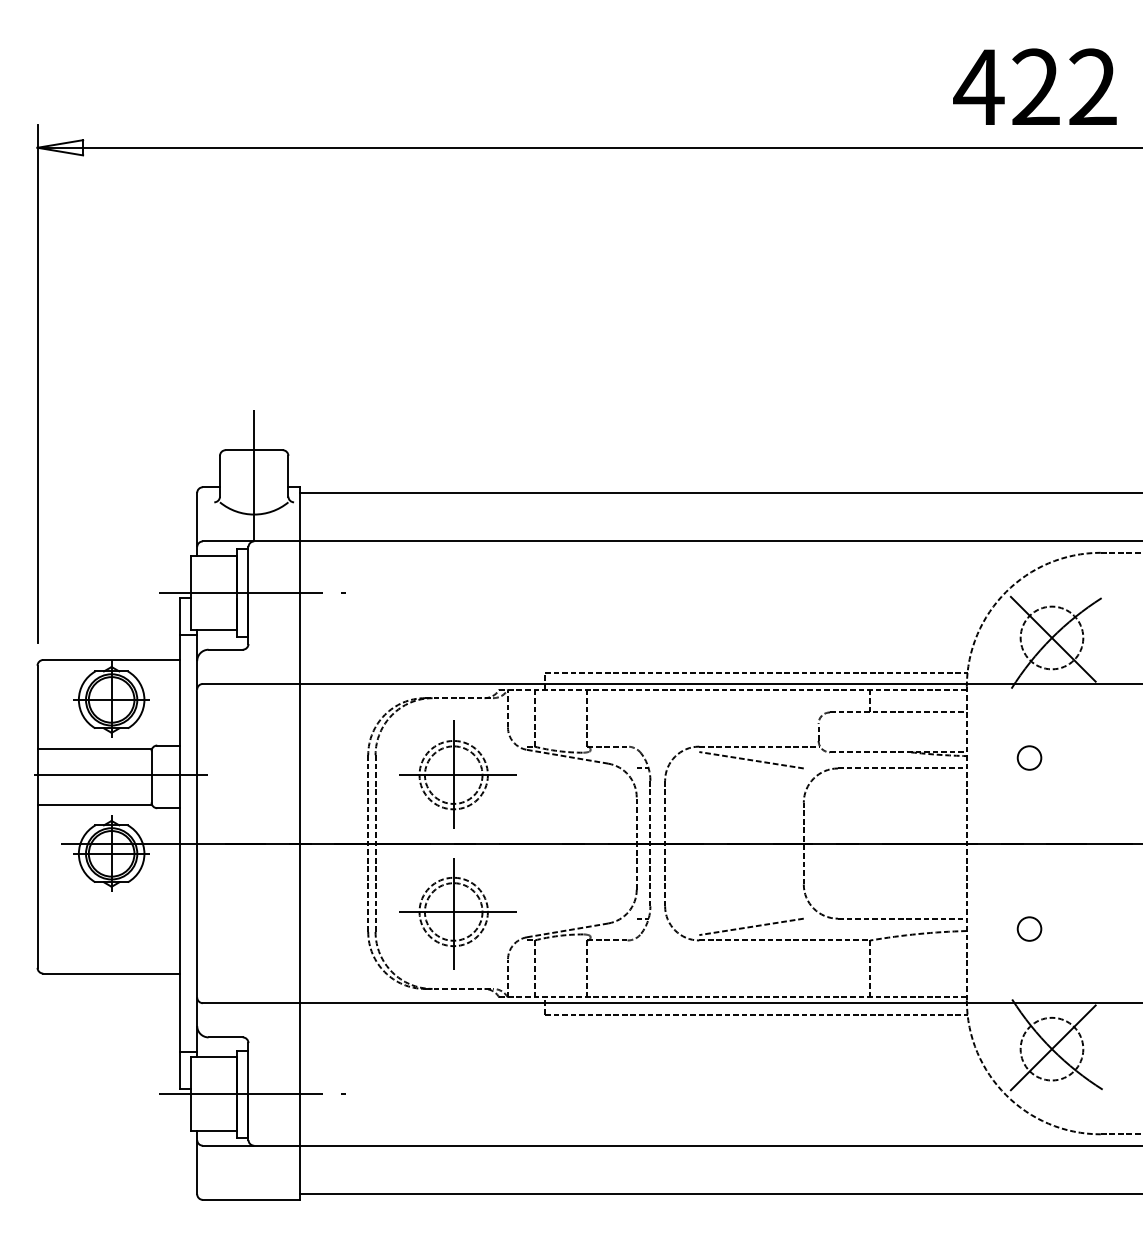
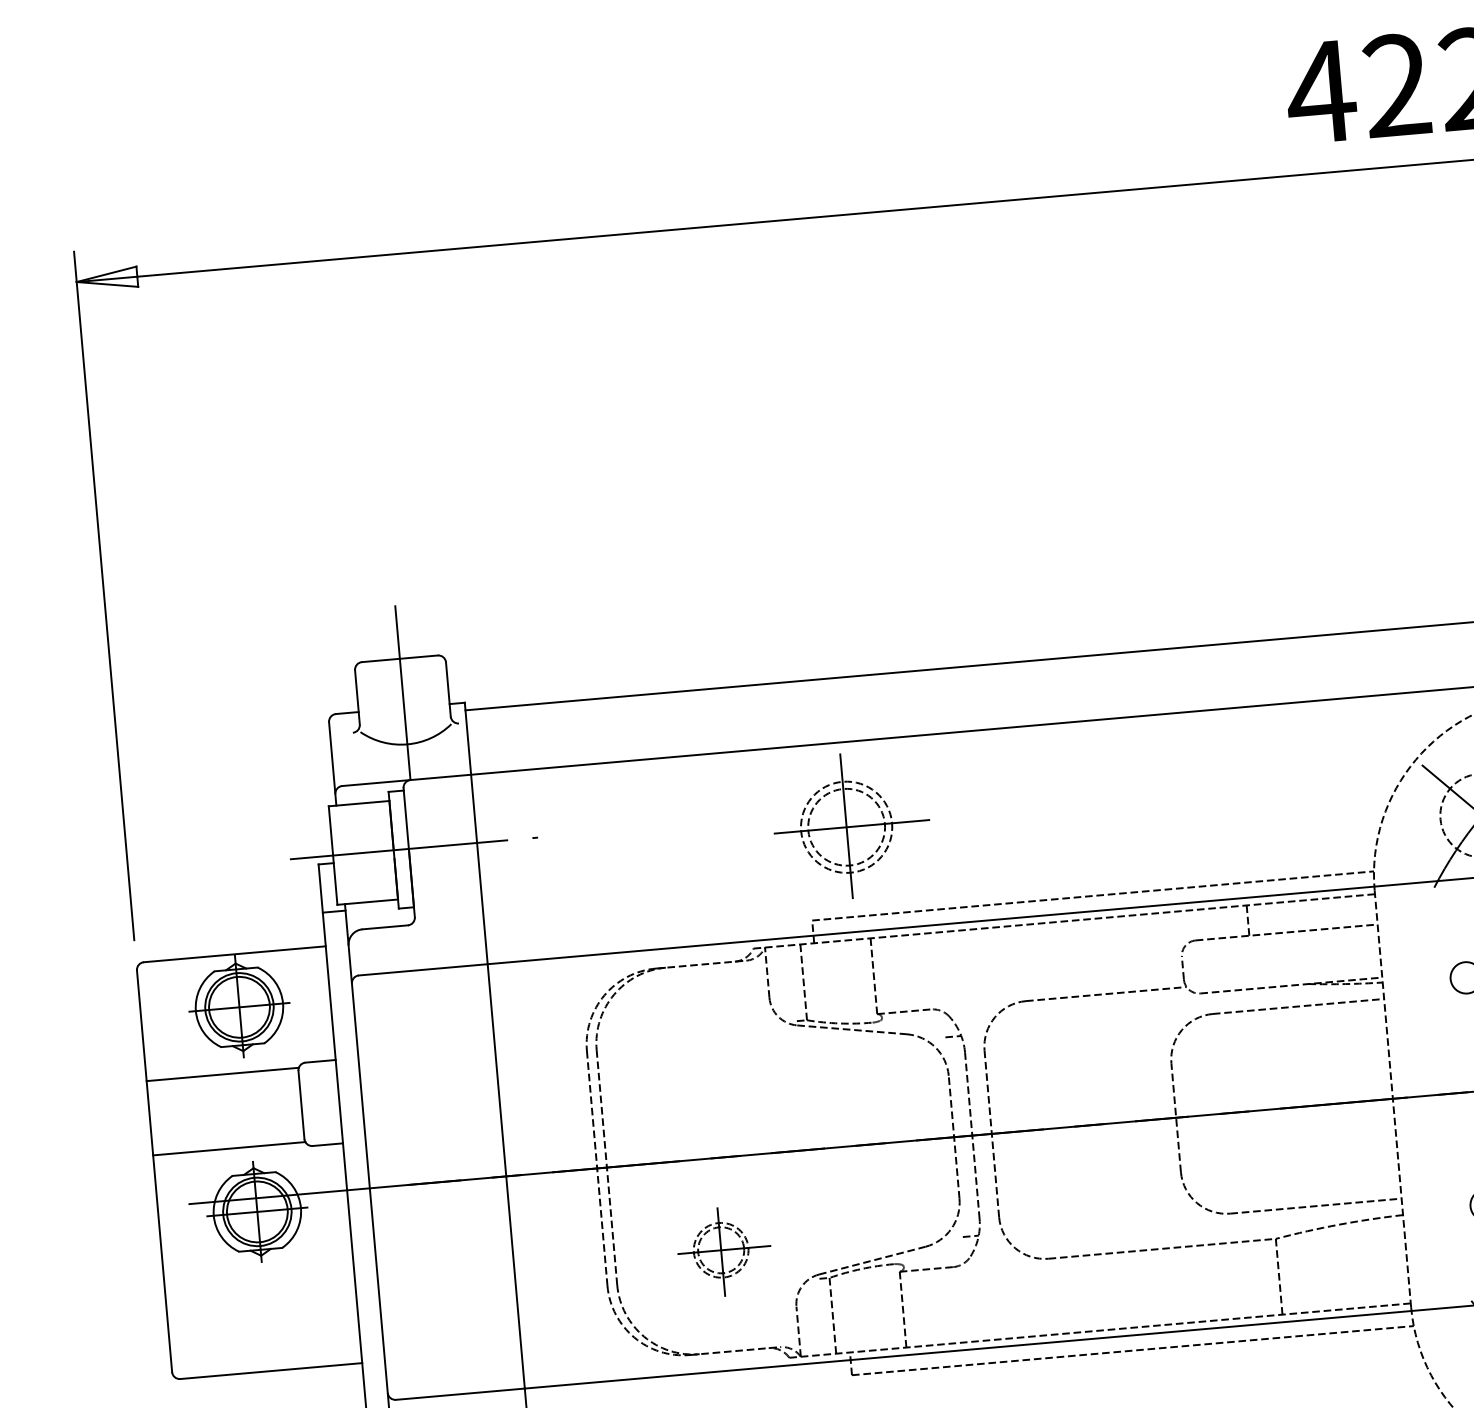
line: (751, 760) -> (1097, 1013), removed
part: (457, 774) -> (851, 825), moved
line: (121, 775) -> (261, 1106), removed
part: (457, 913) -> (724, 1251), size x0.6
line: (751, 926) -> (1116, 1234), removed

